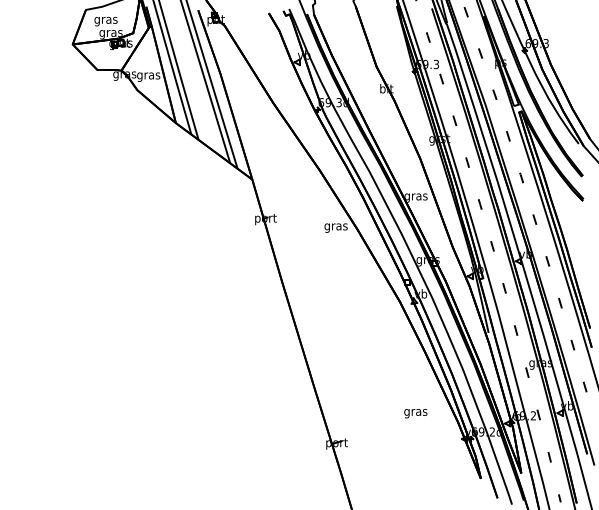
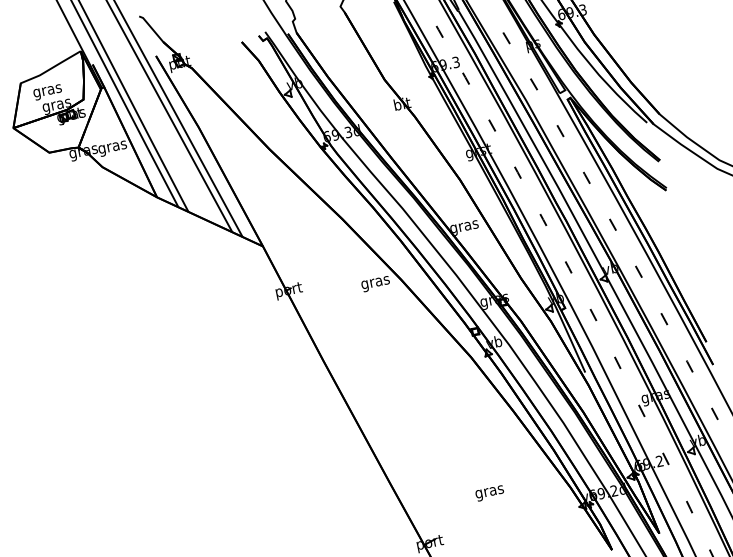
text: (415, 413) -> (489, 493), moved

